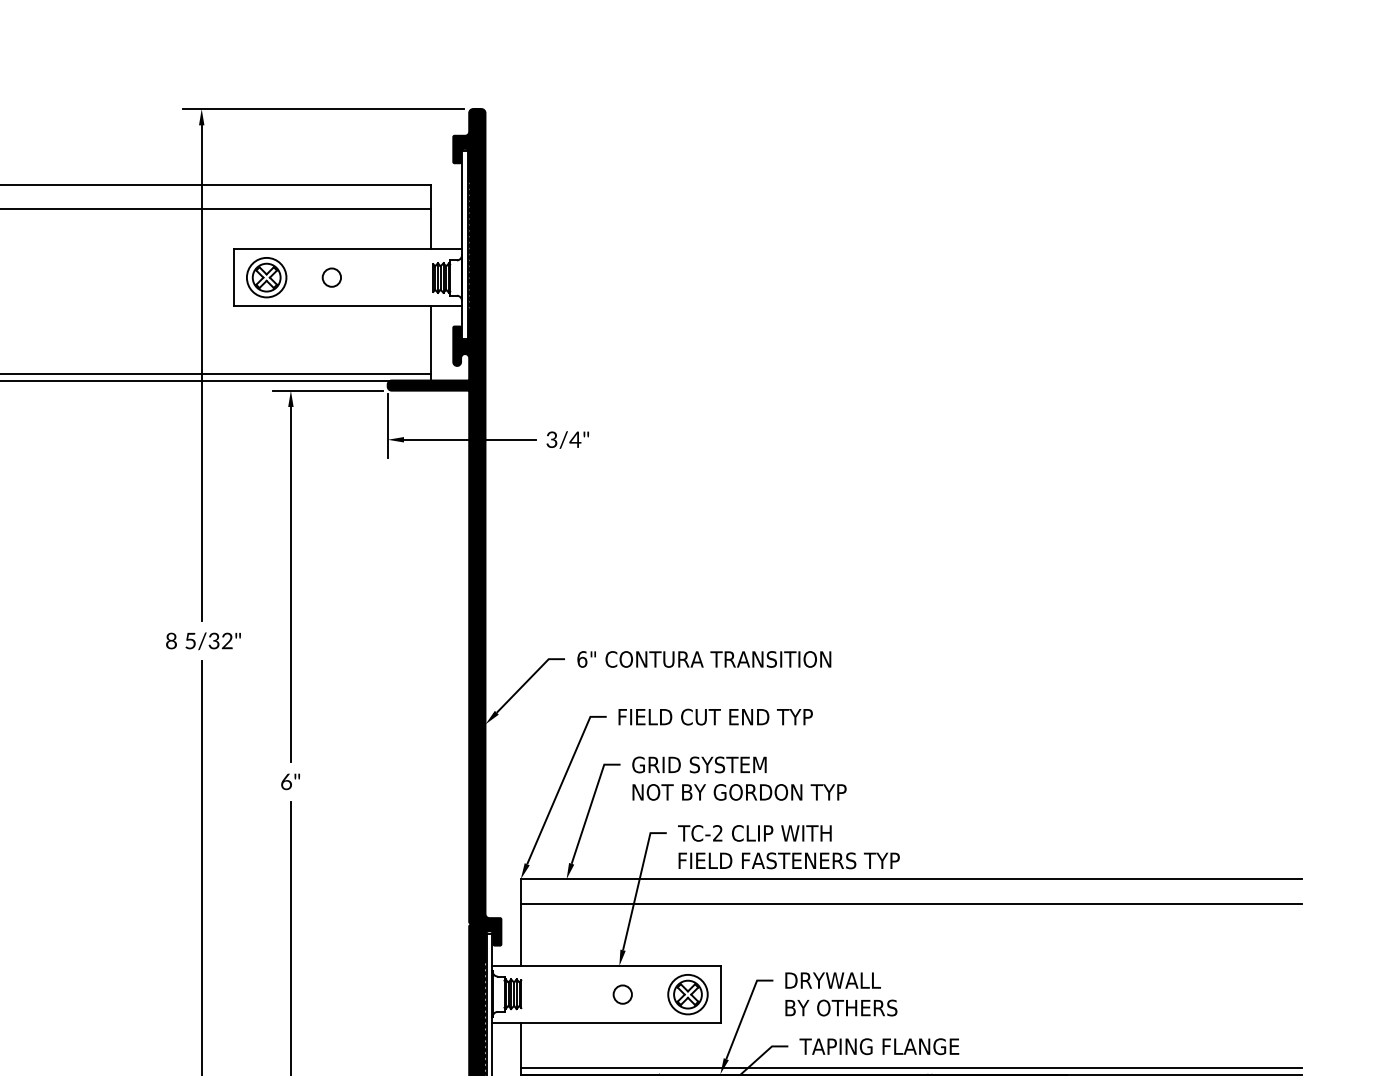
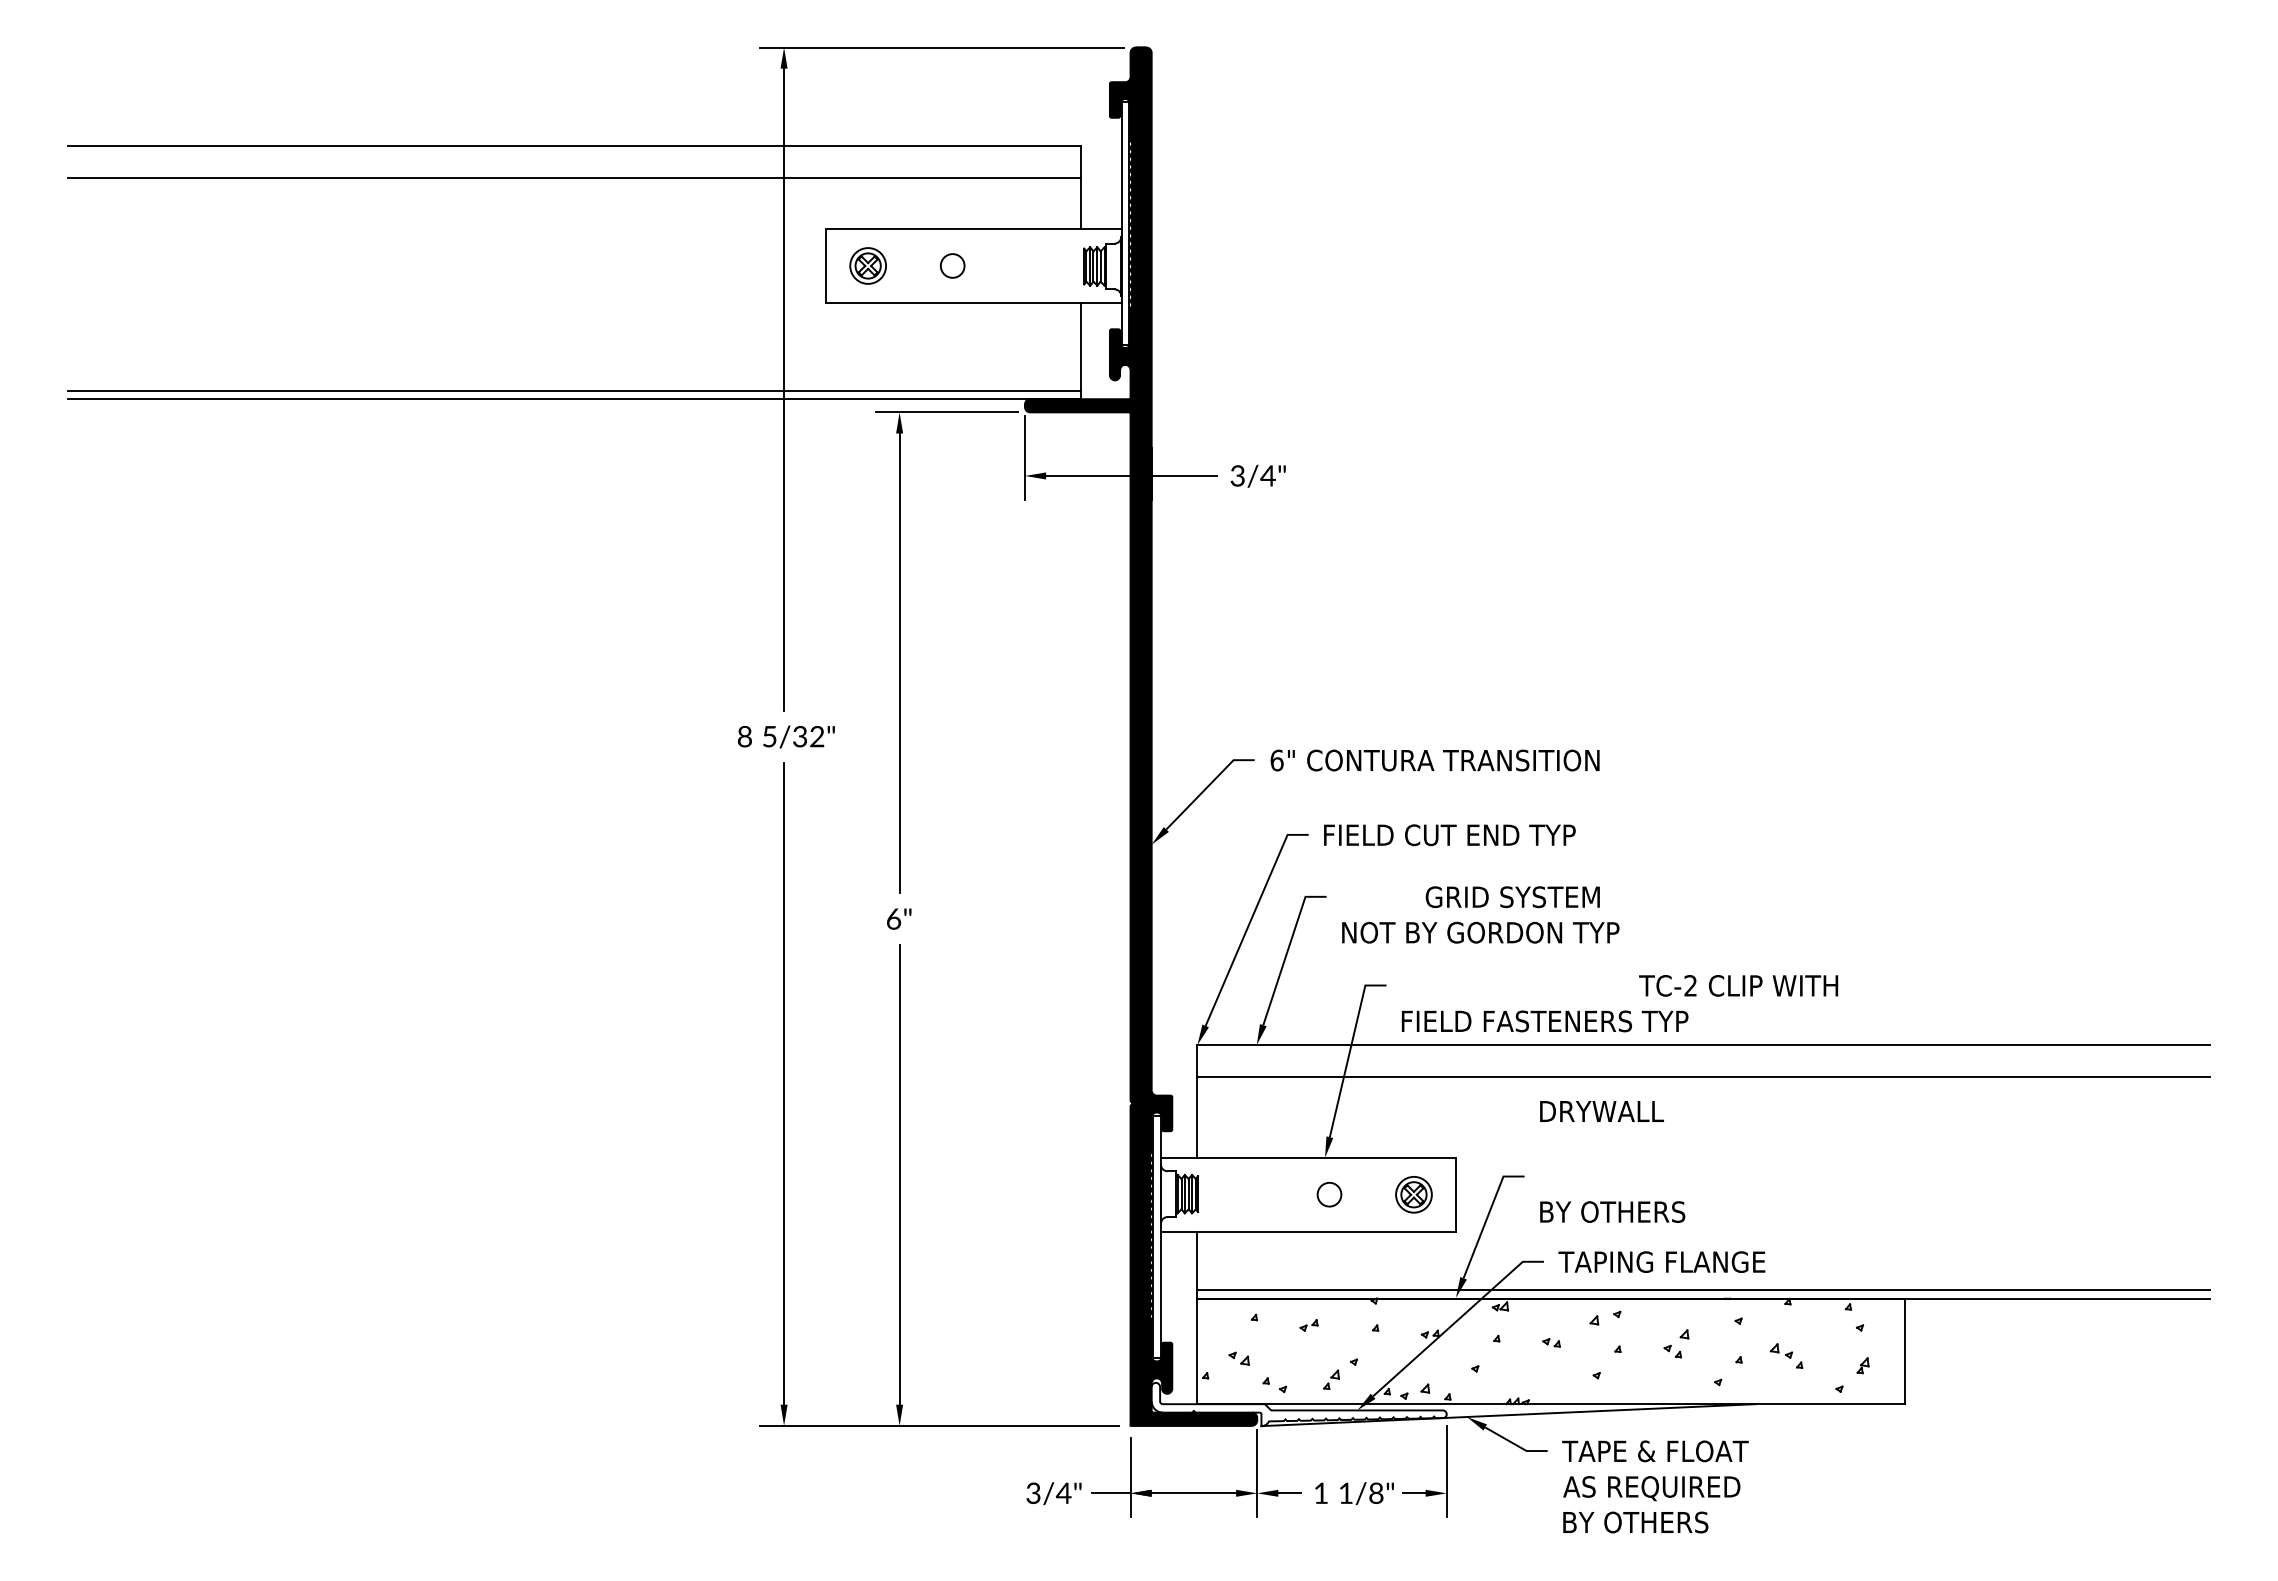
part: (266, 277) -> (867, 265), size x0.7
text: (699, 765) -> (1512, 897), moved
text: (754, 833) -> (1738, 985), moved
text: (832, 980) -> (1601, 1111), moved
part: (687, 994) -> (1413, 1194), size x0.7

